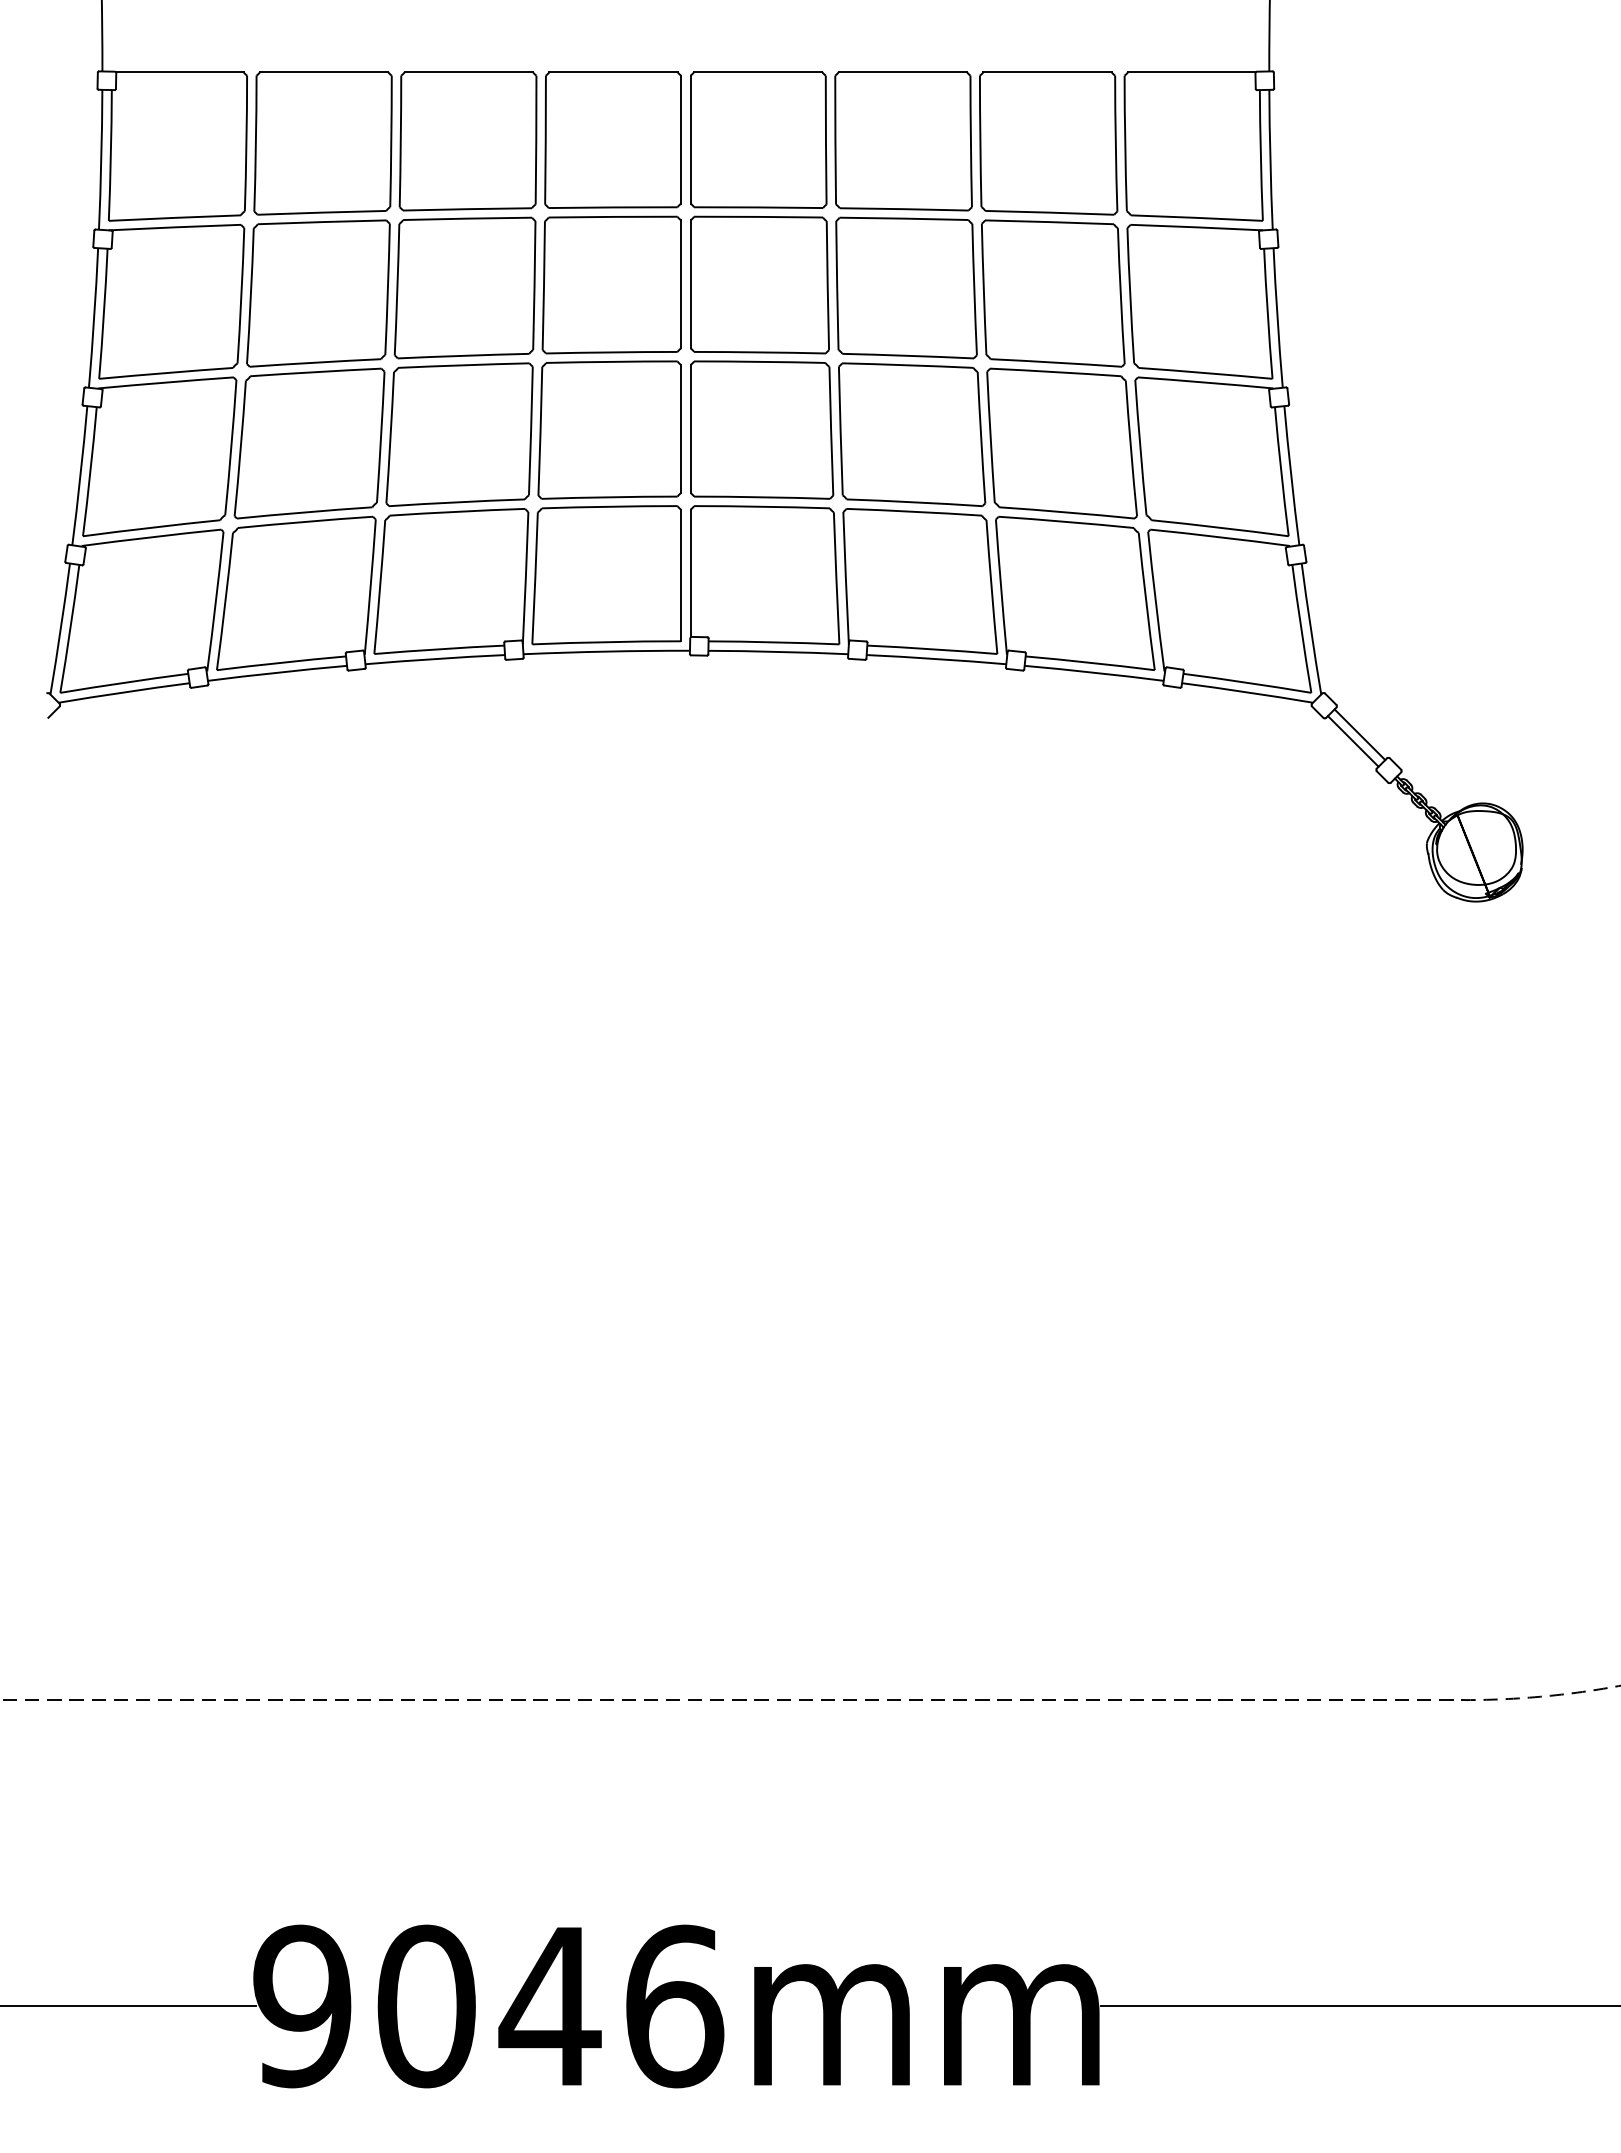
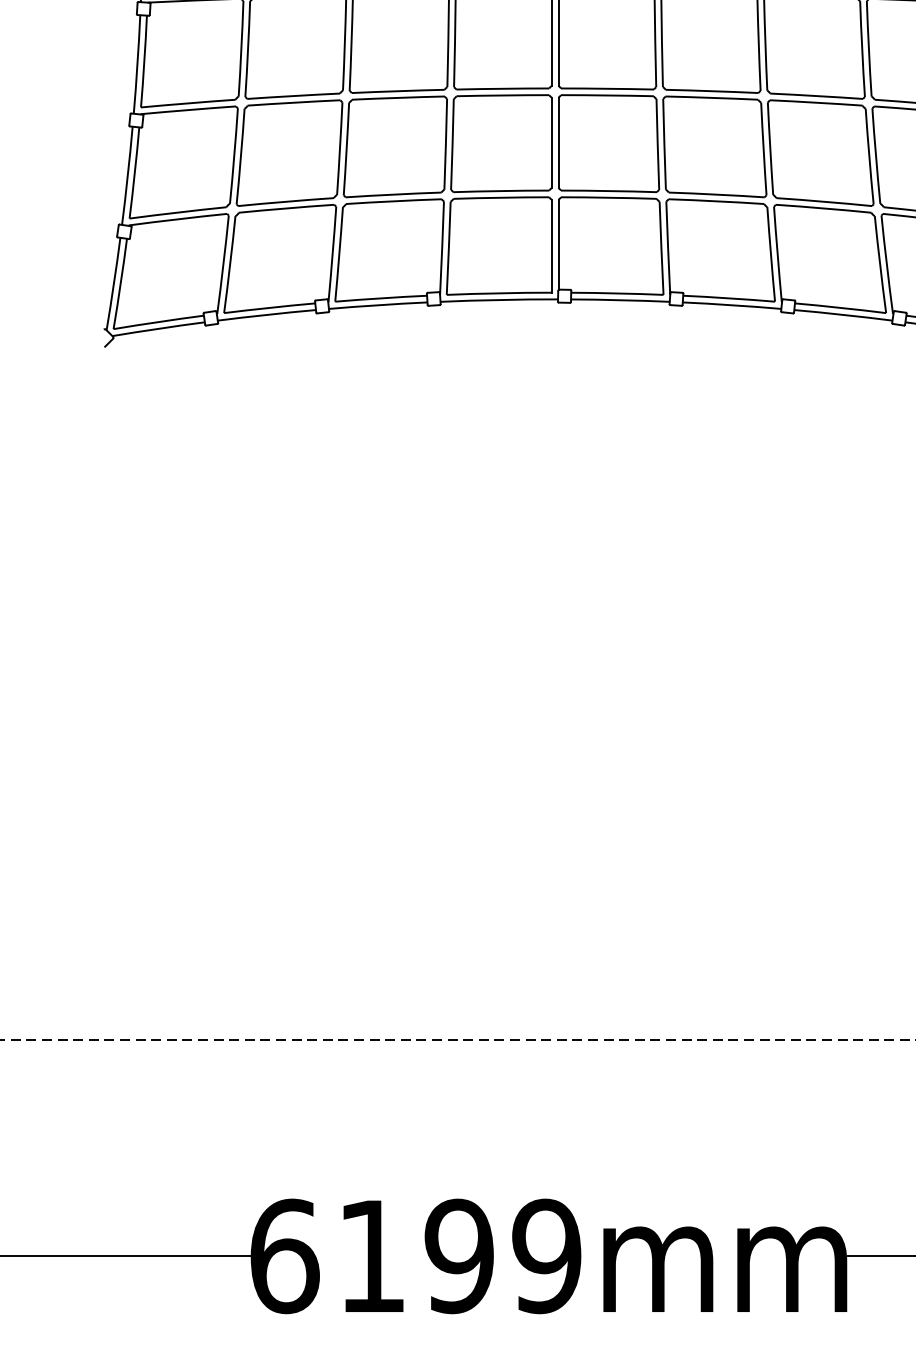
text: (488, 2006) -> (415, 1256), 9046mm -> 6199mm

